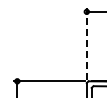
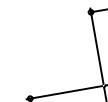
line: (86, 43) -> (96, 45), dashed -> solid

